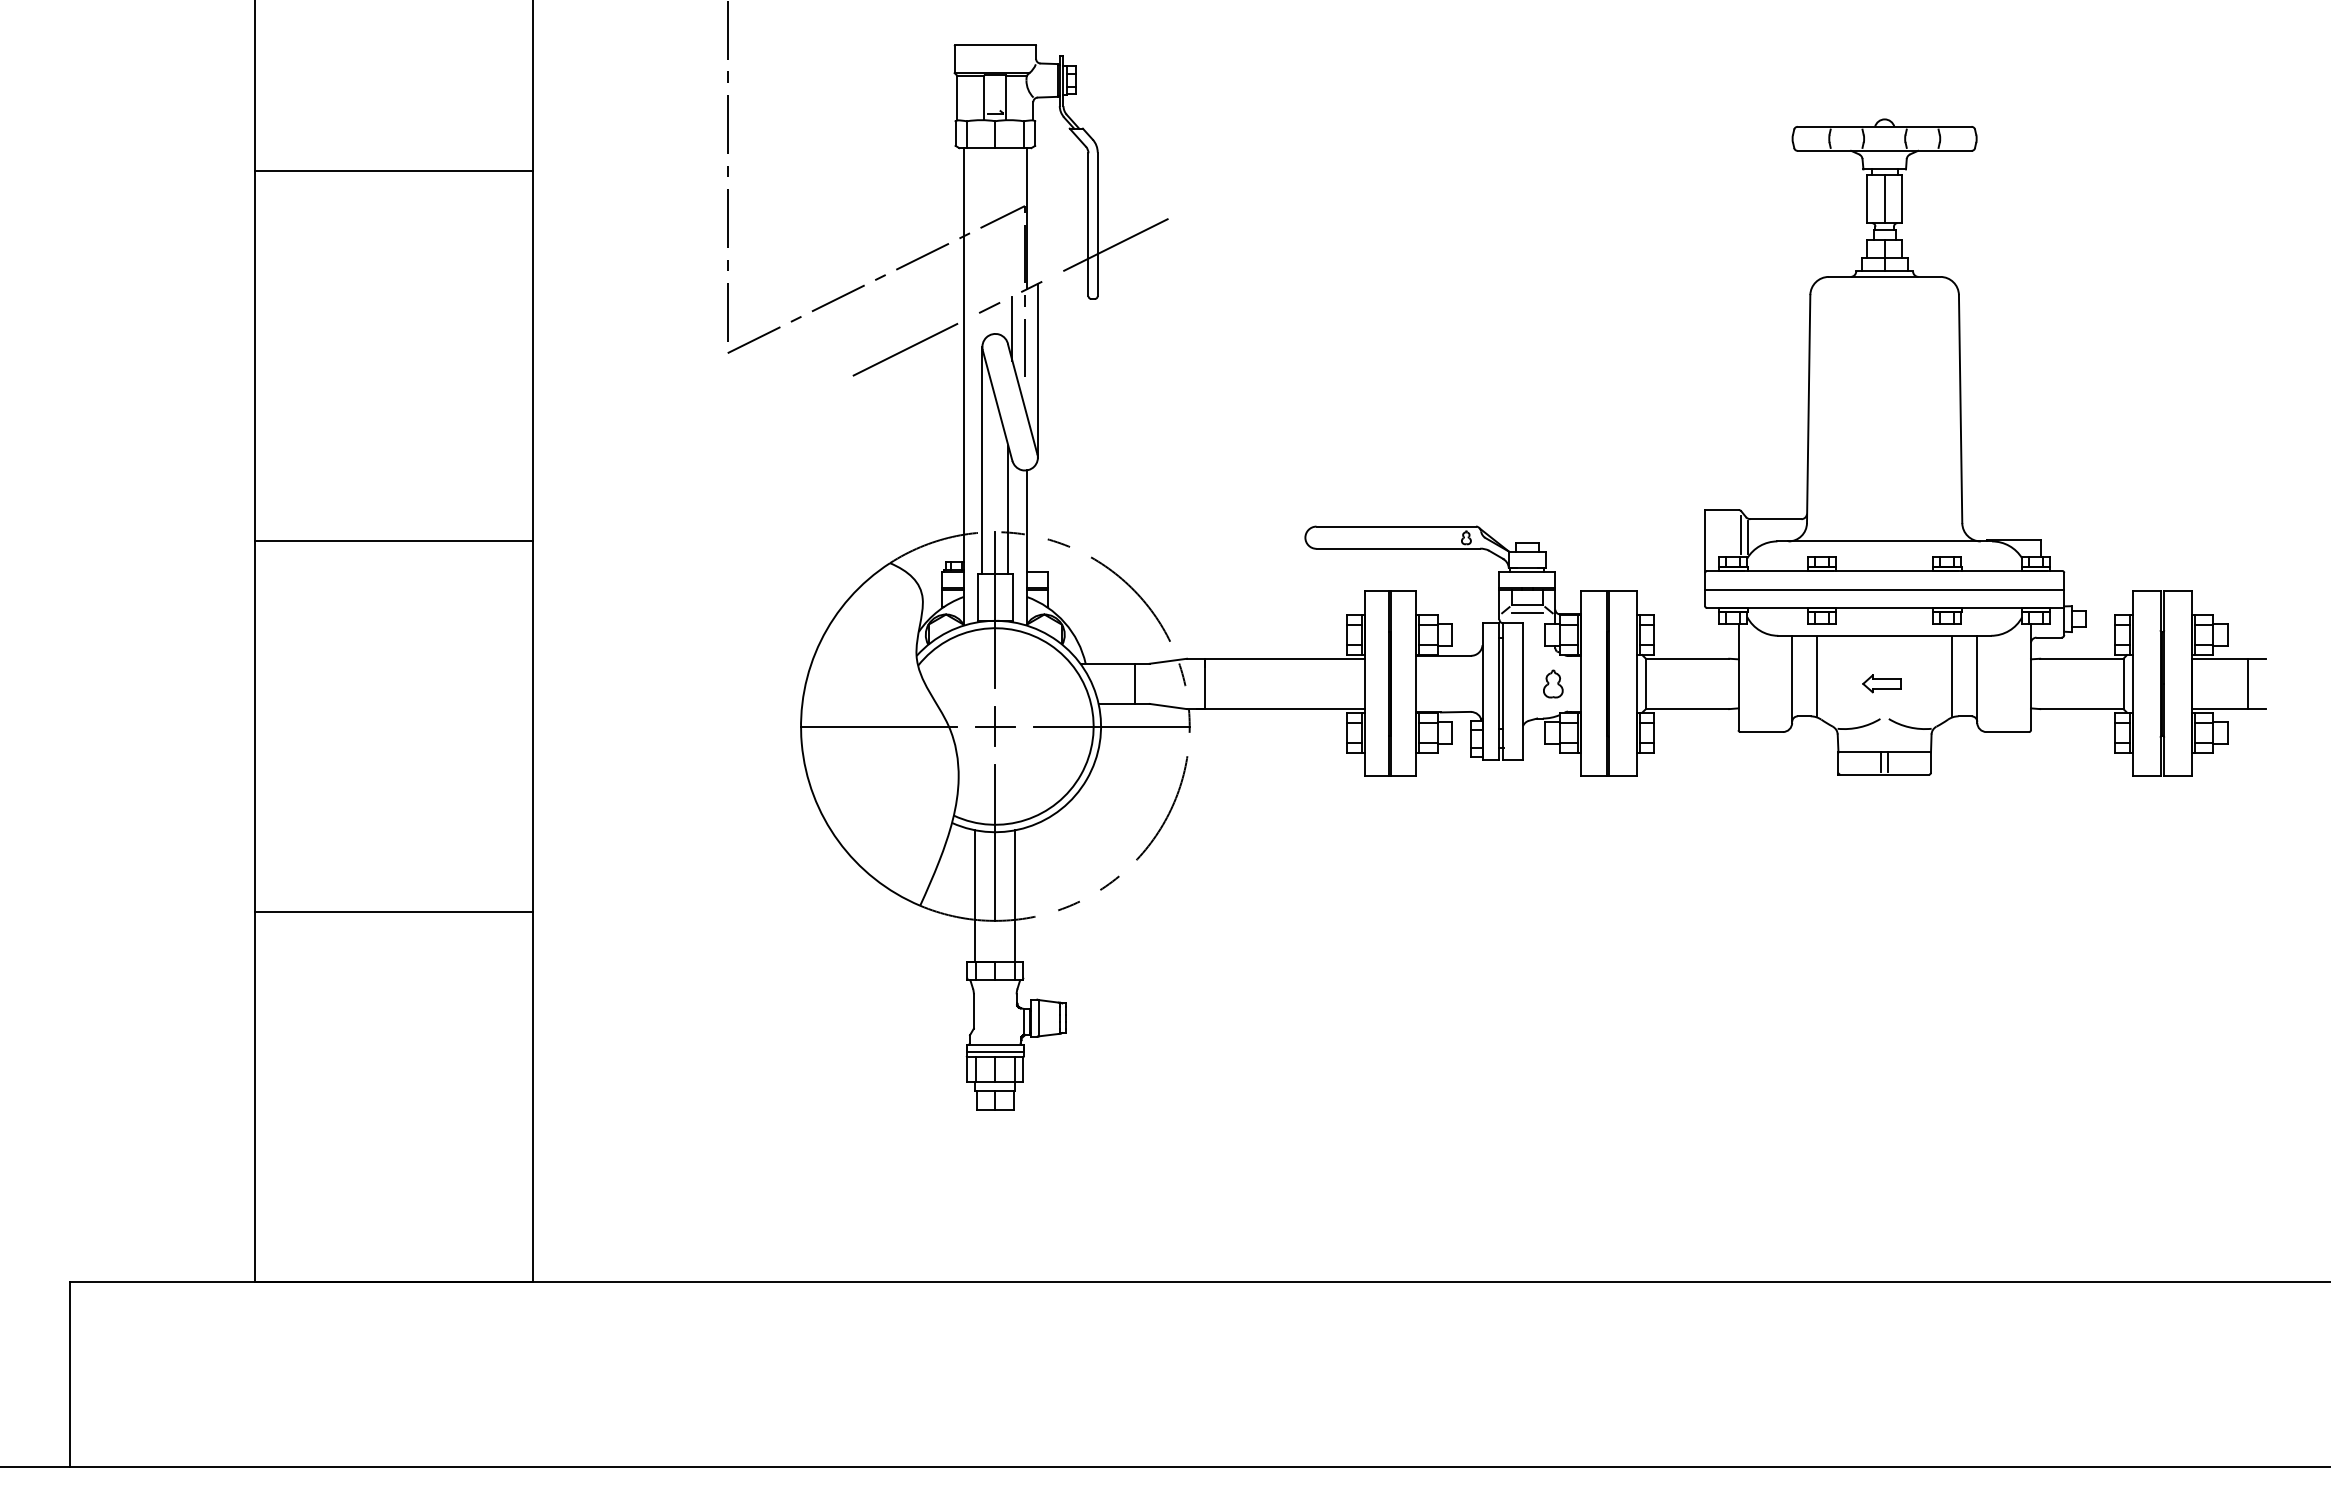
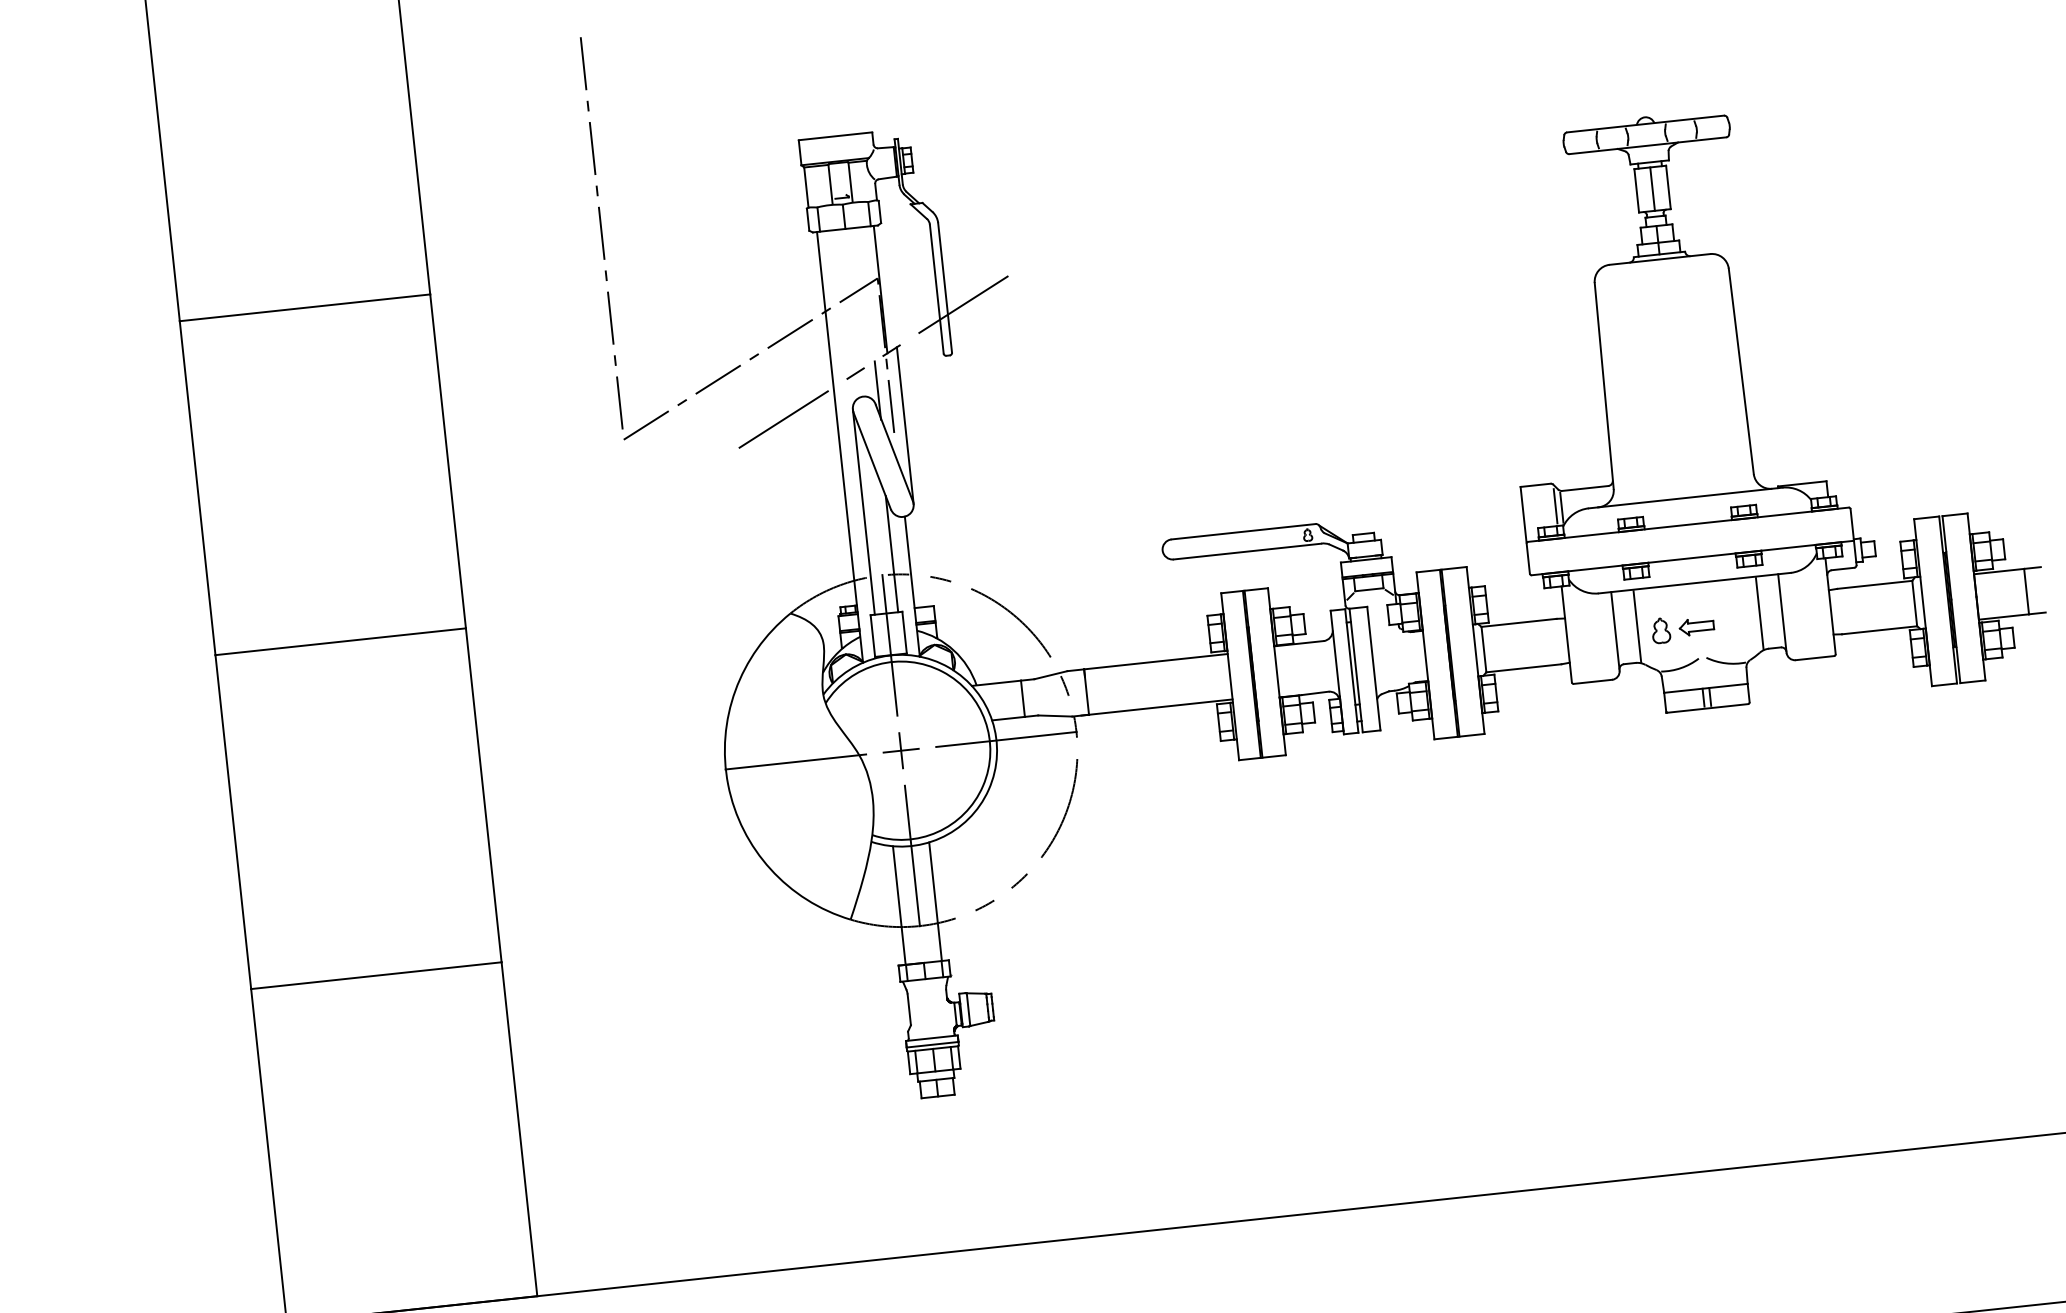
line: (1884, 589) -> (1690, 541), removed
line: (1527, 613) -> (1370, 597), removed
part: (1553, 683) -> (1661, 630), moved

